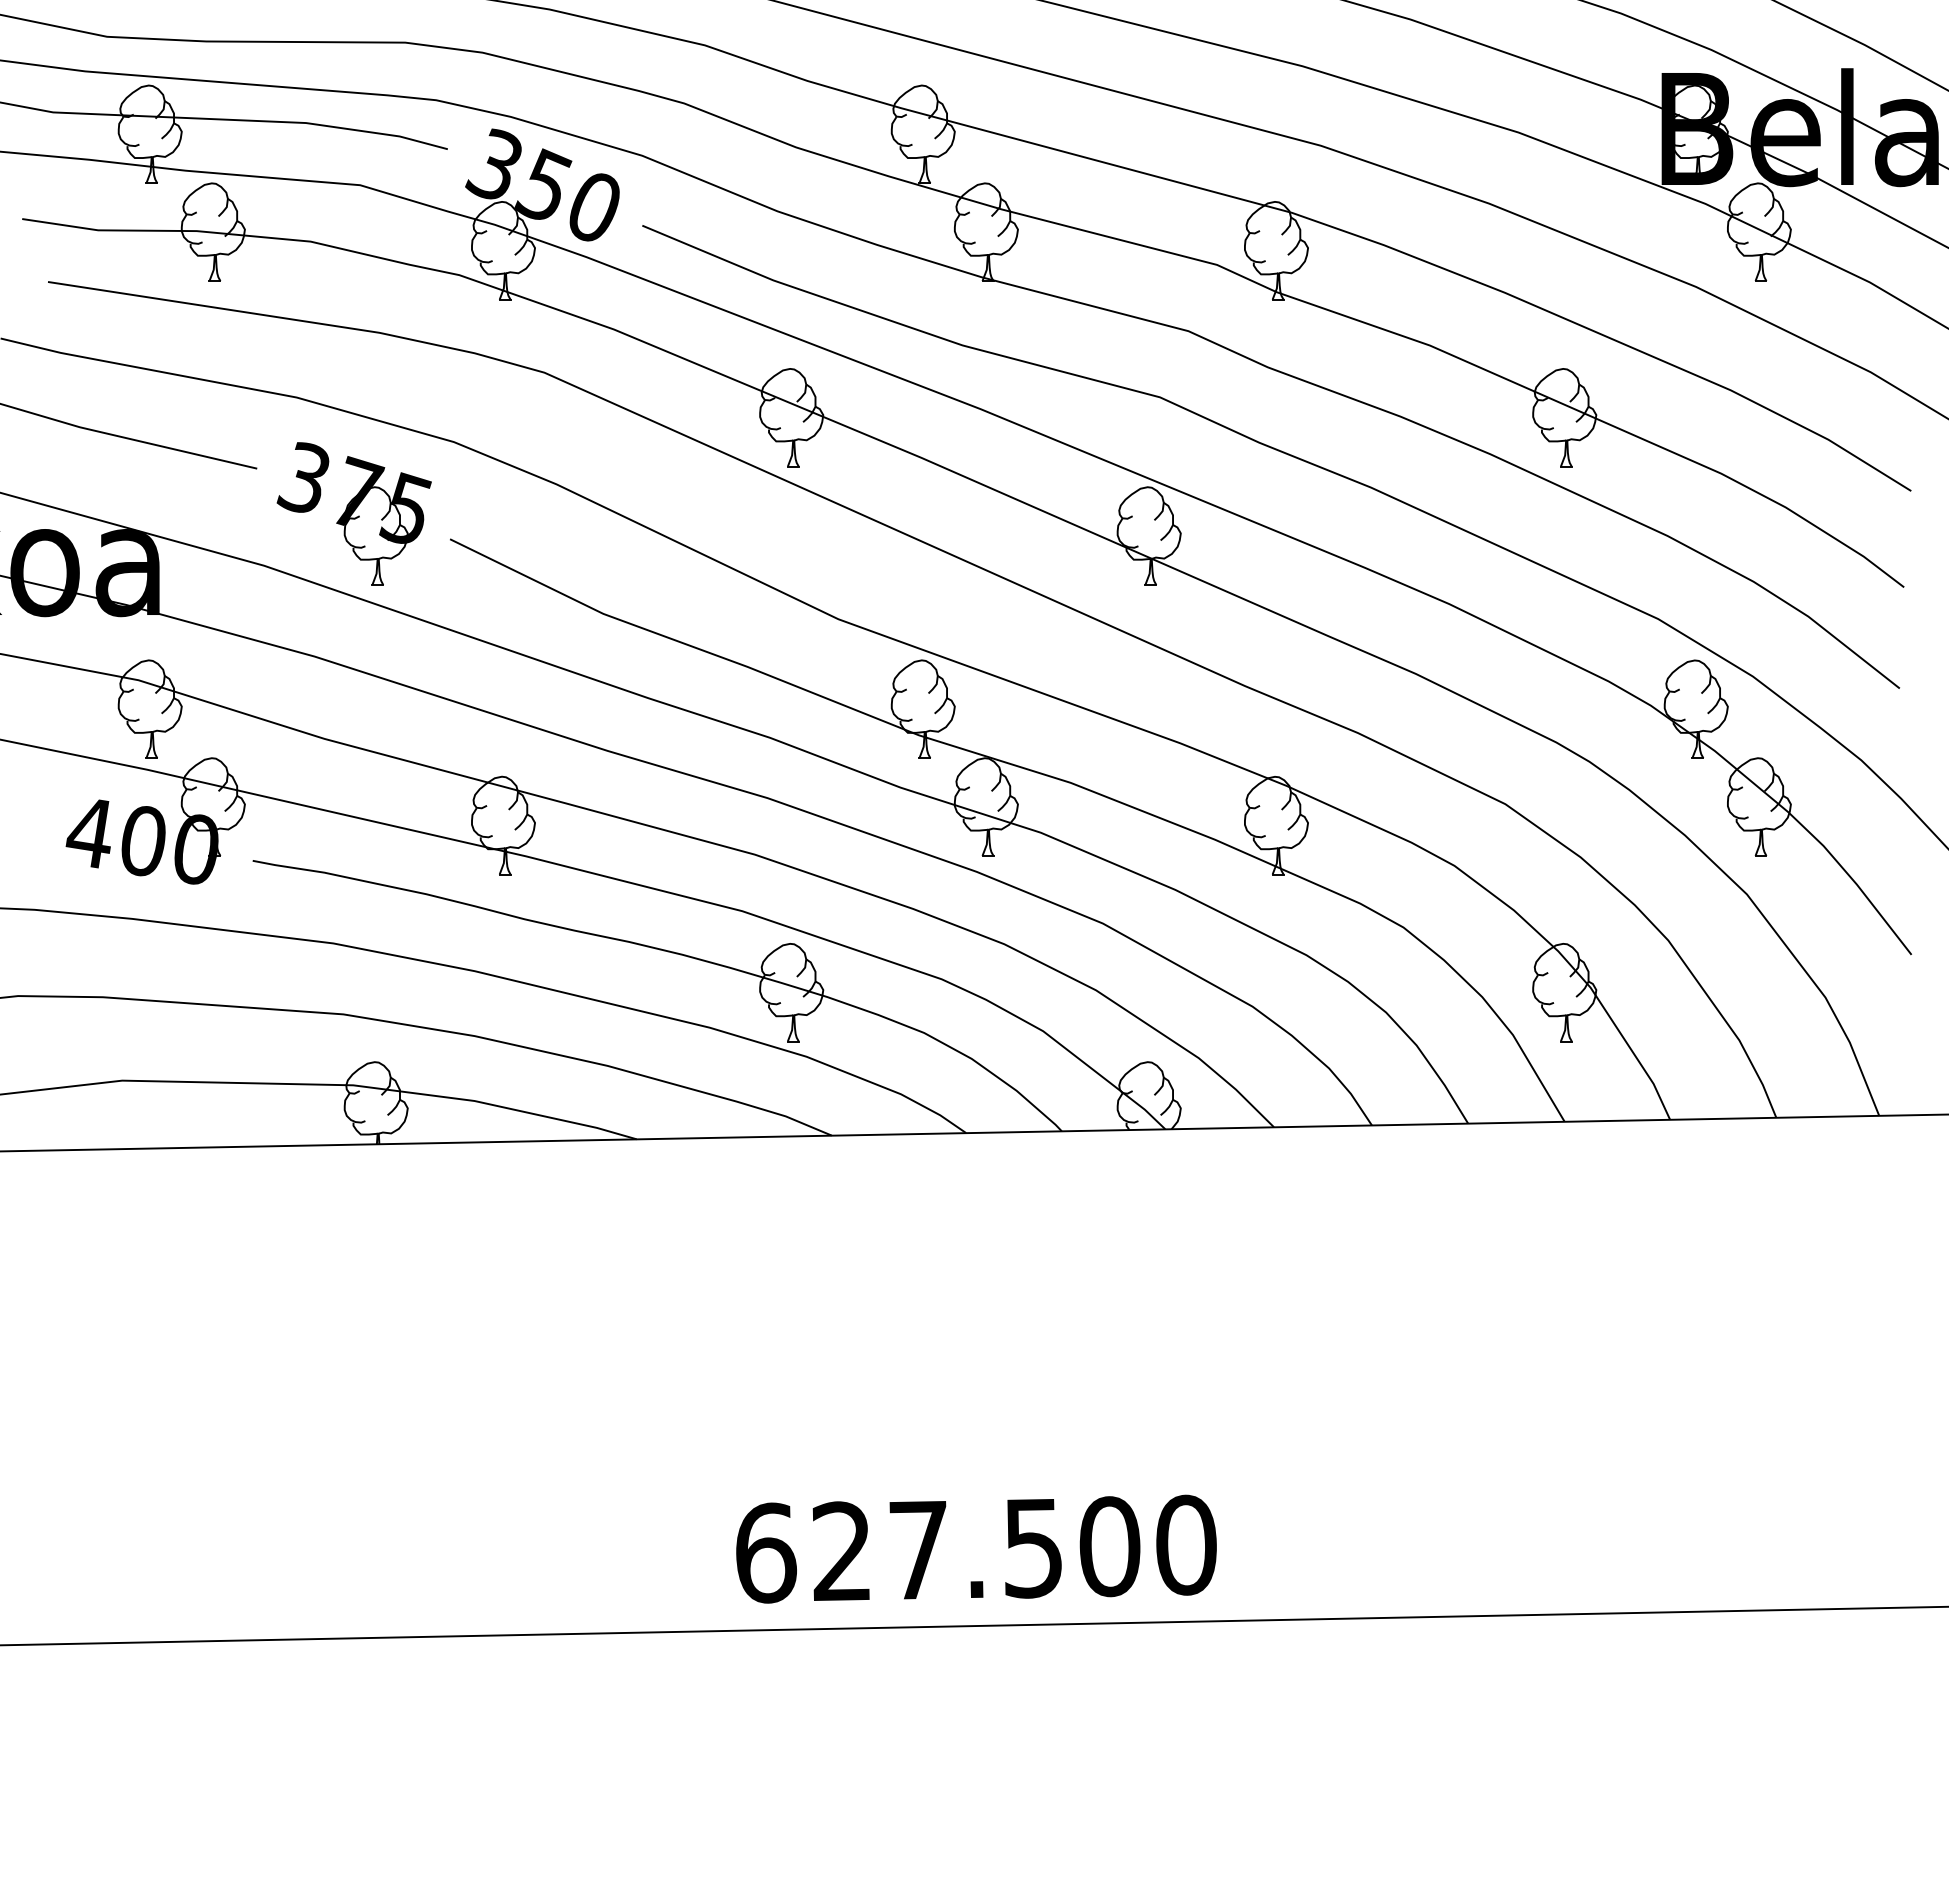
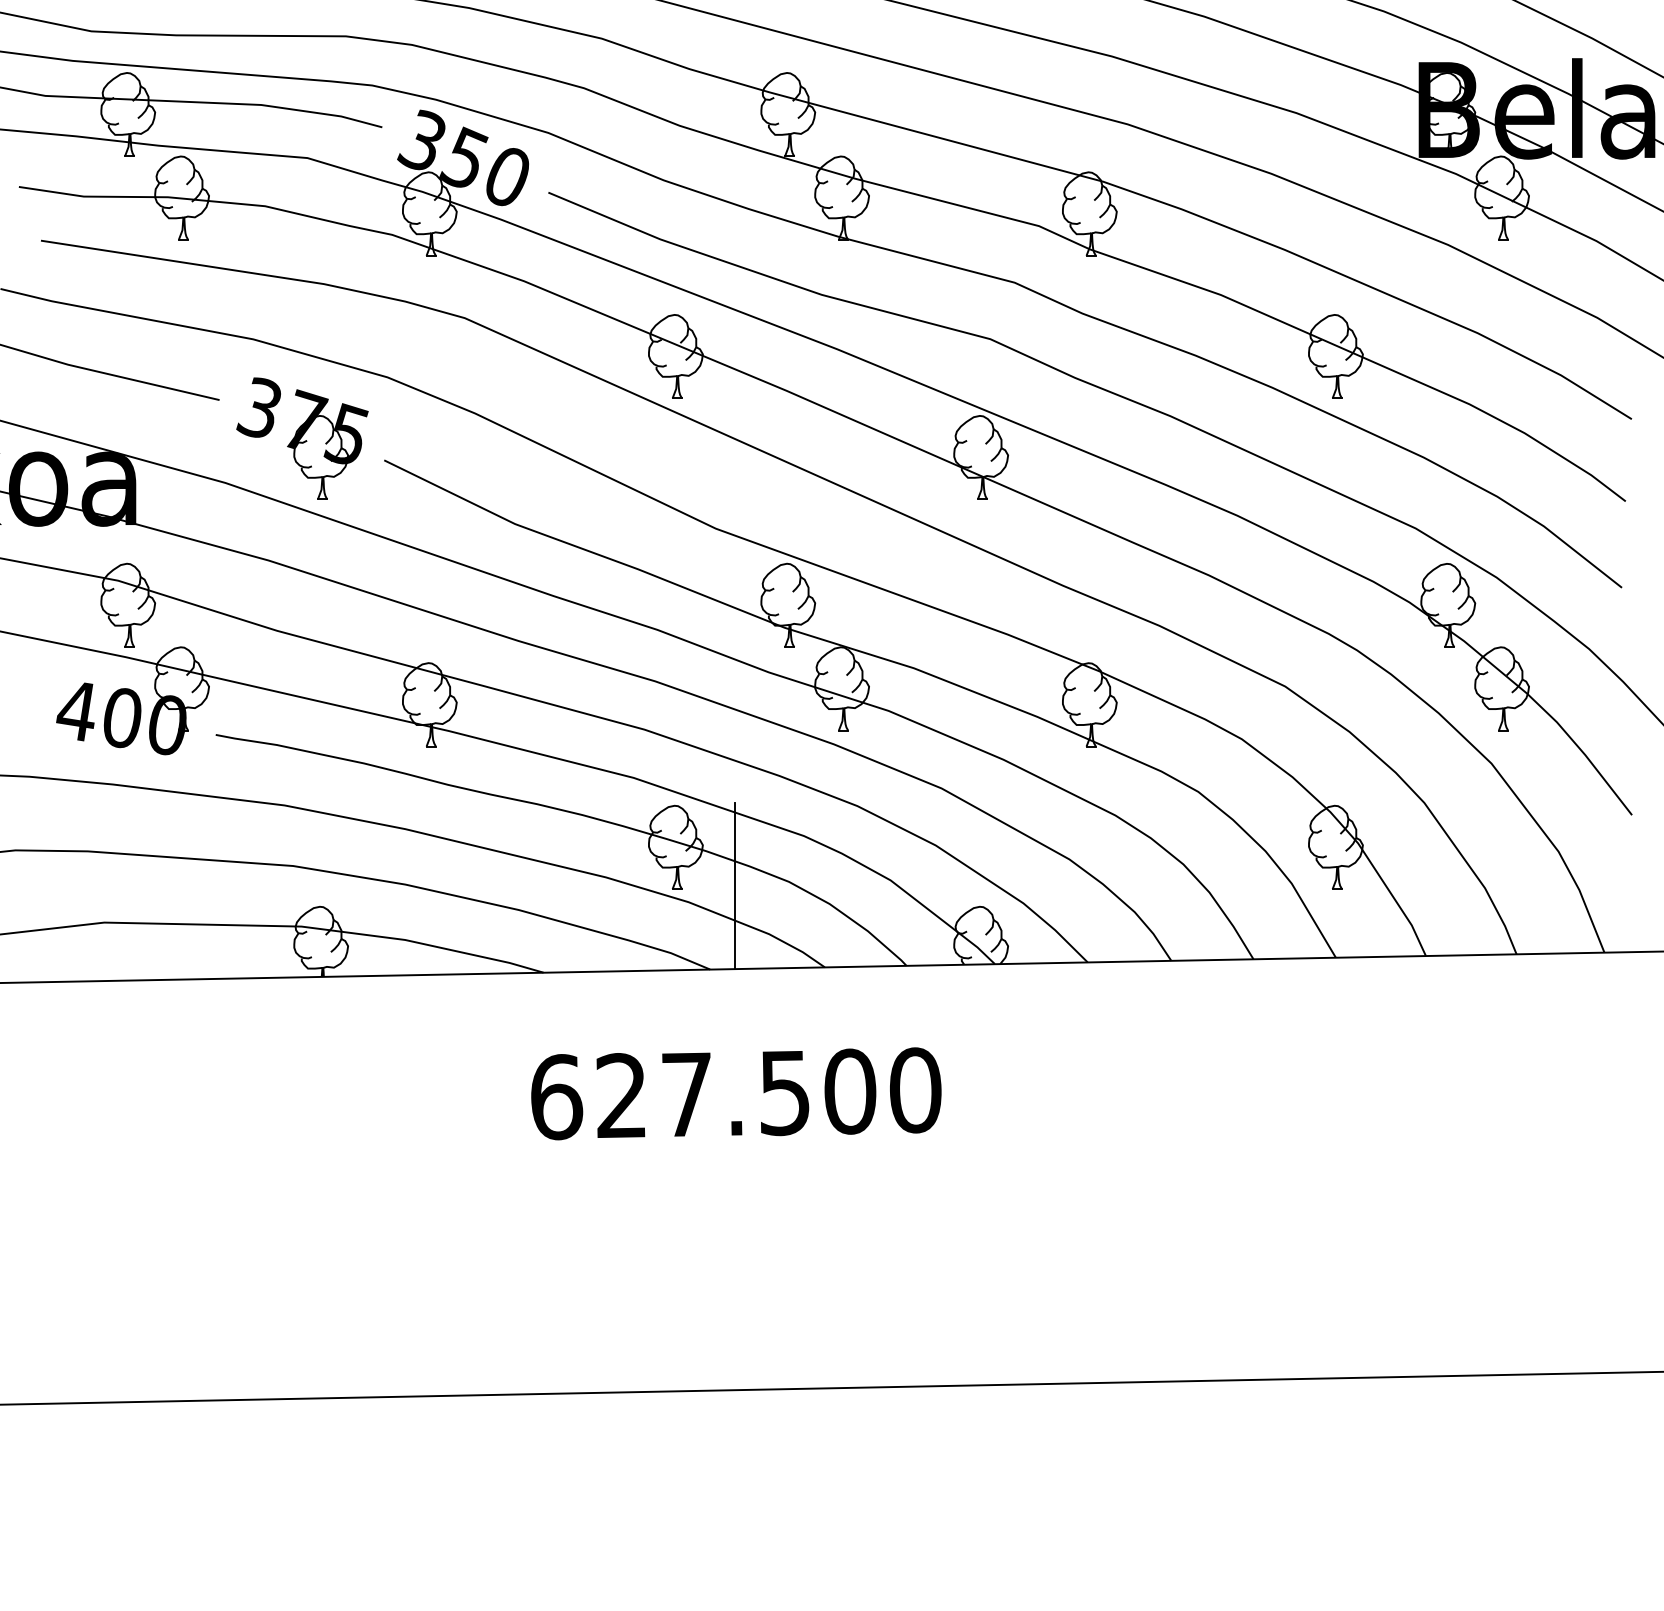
line: (861, 1037) -> (735, 885), added
text: (976, 1548) -> (736, 1093), moved

